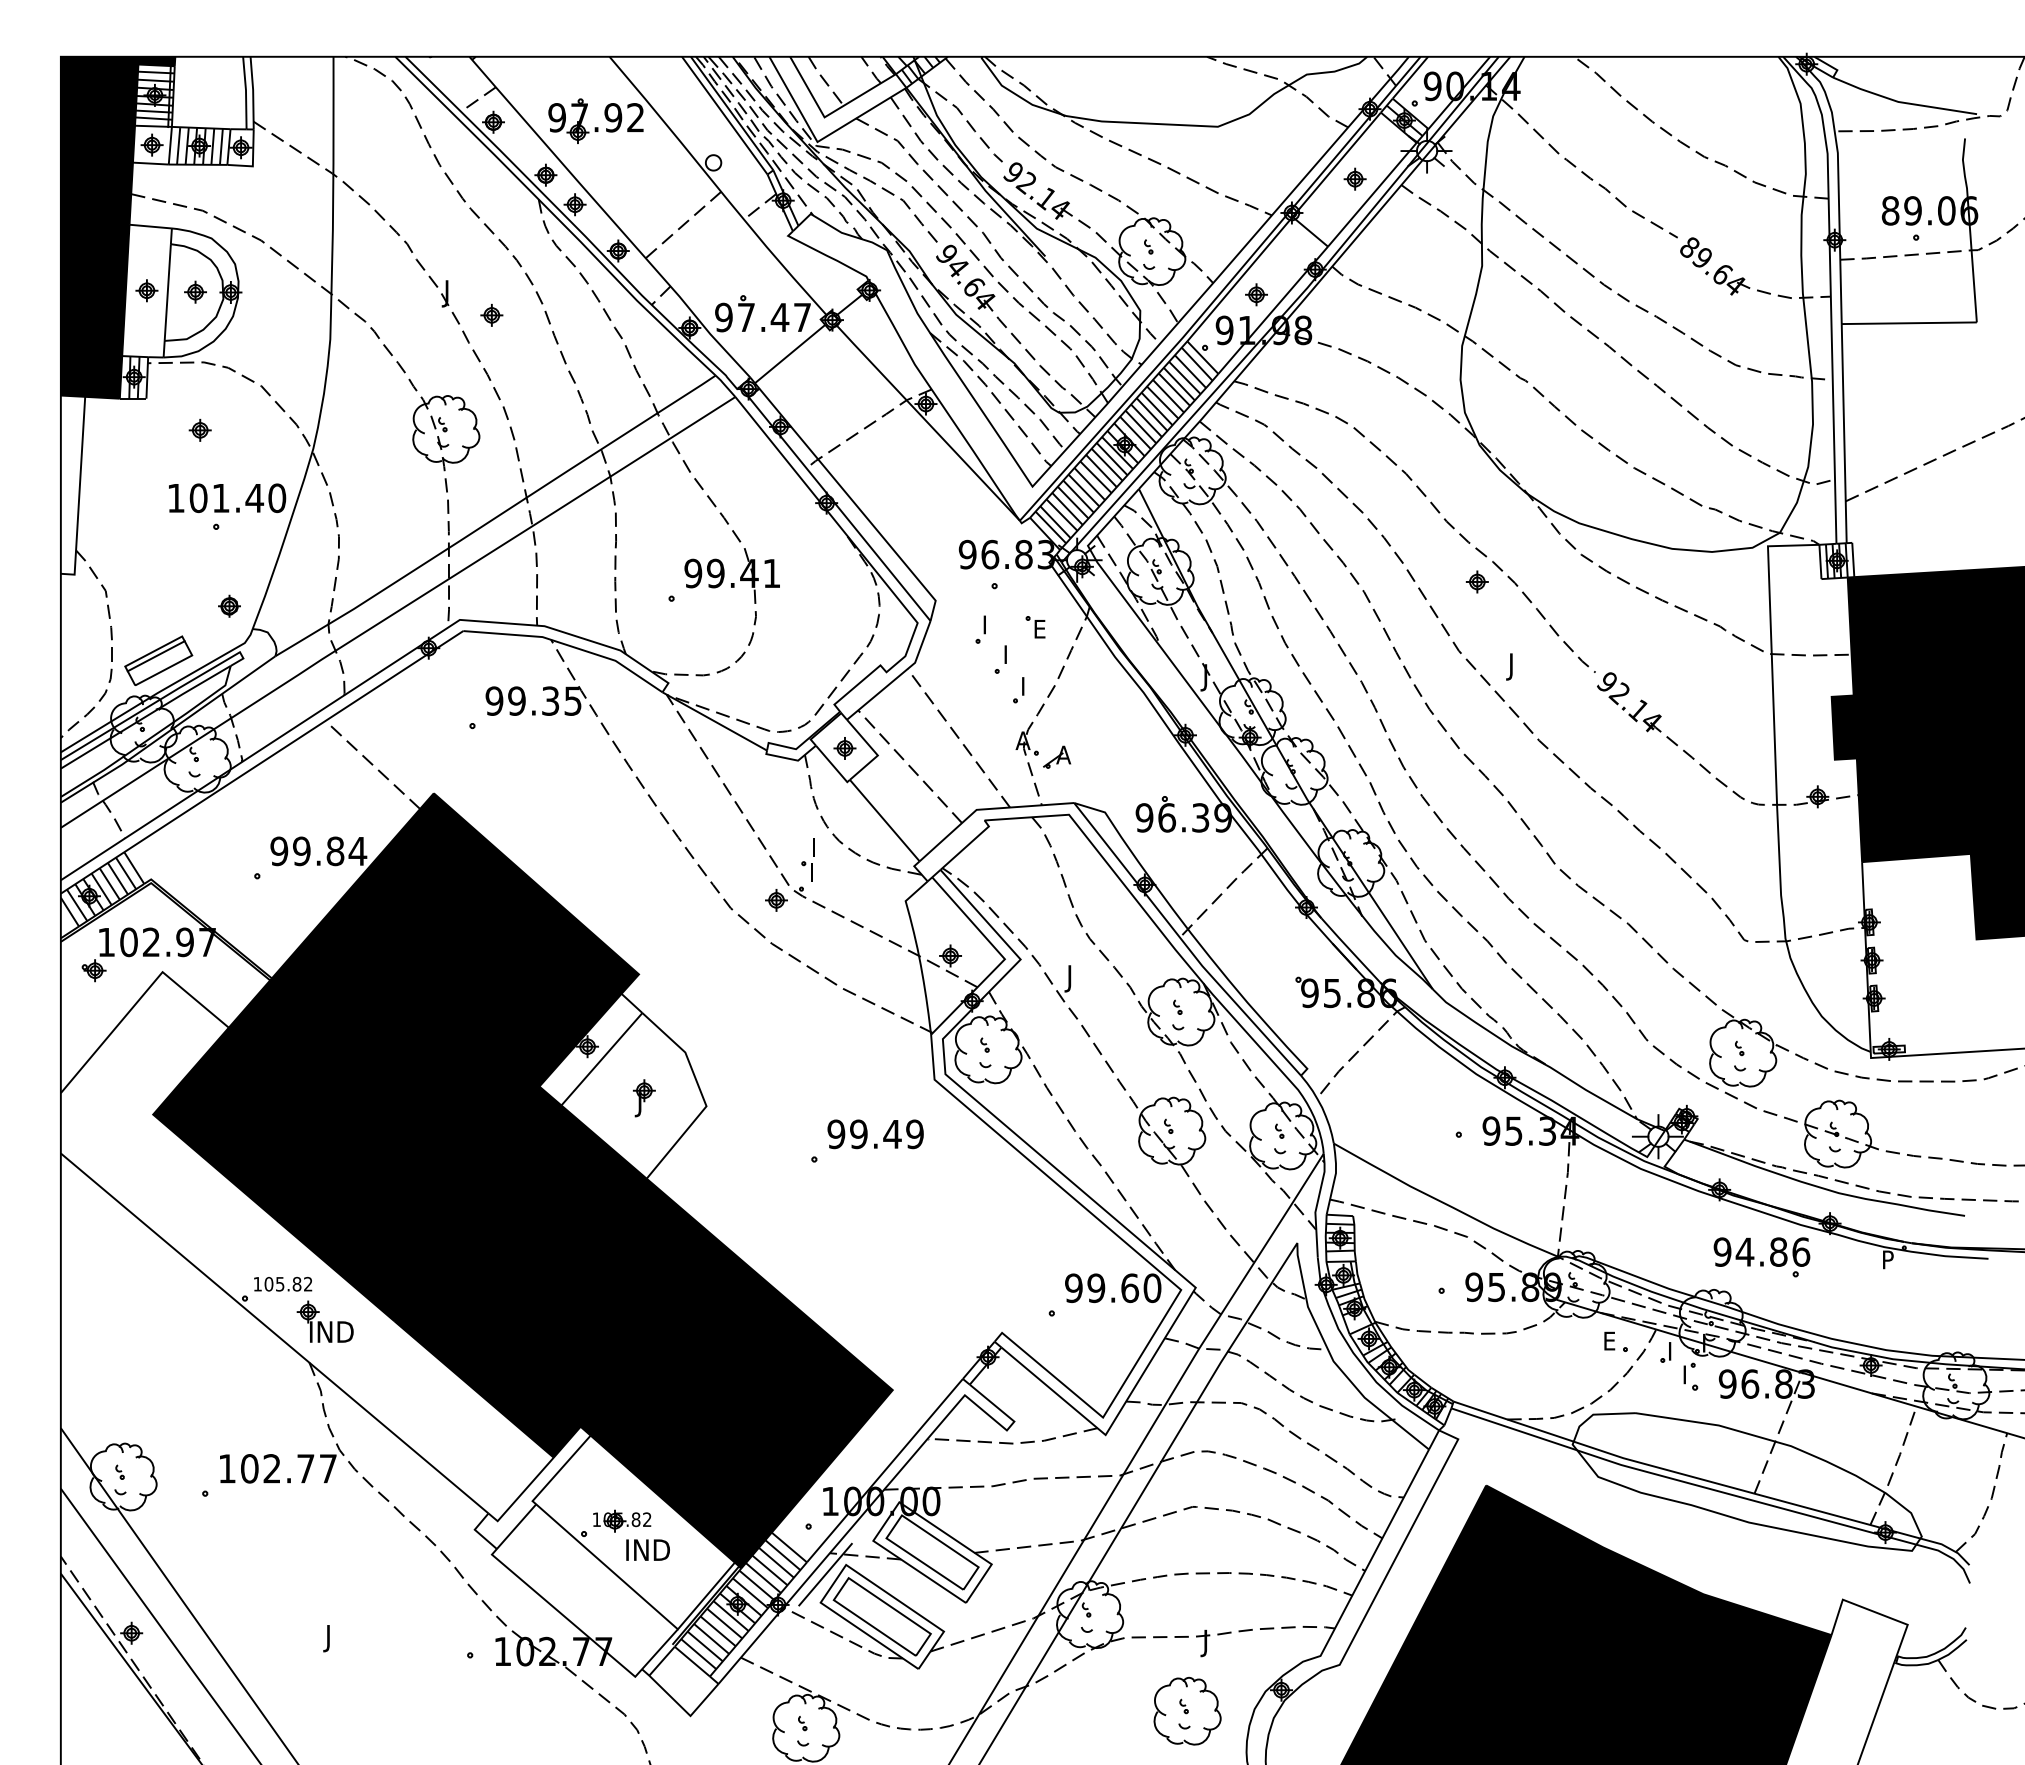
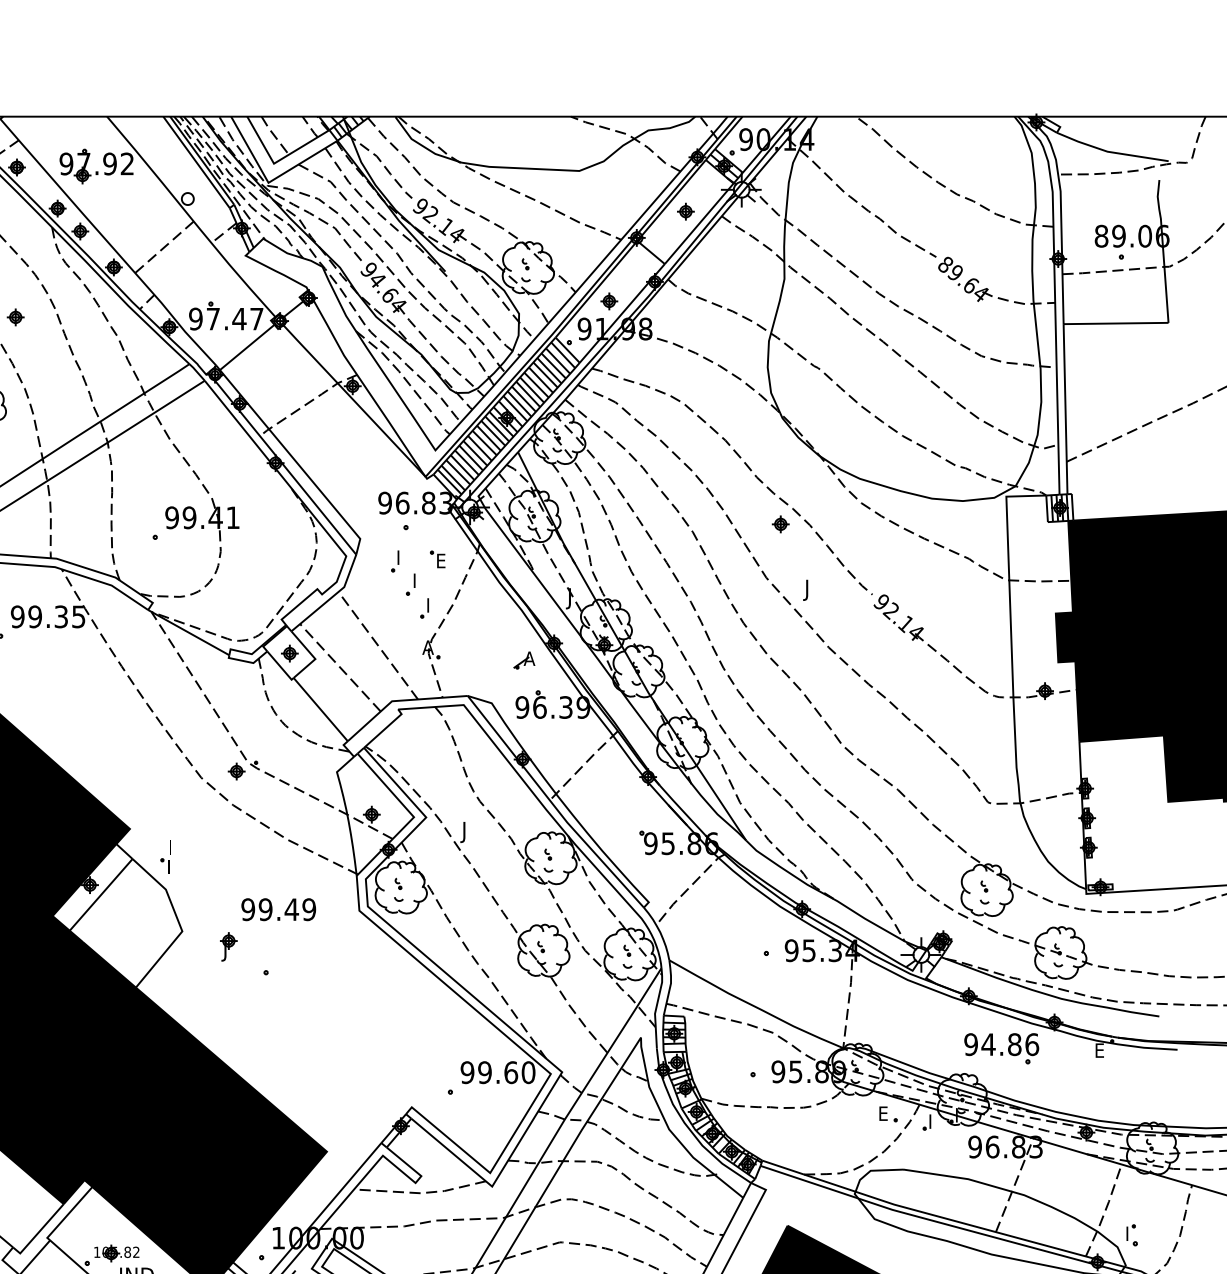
part: (1057, 756) -> (524, 659), moved
part: (807, 859) -> (165, 857), moved
part: (644, 1098) -> (228, 947), moved
text: (875, 1134) -> (278, 909), moved
text: (1889, 1259) -> (1100, 1050), P -> E
part: (1690, 1376) -> (1131, 1235), moved

